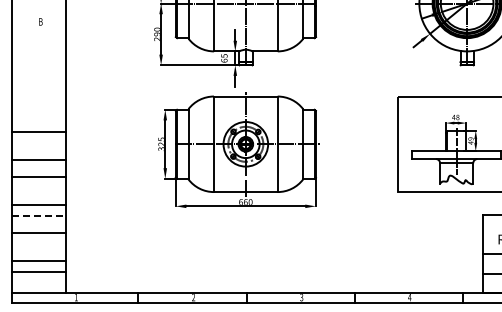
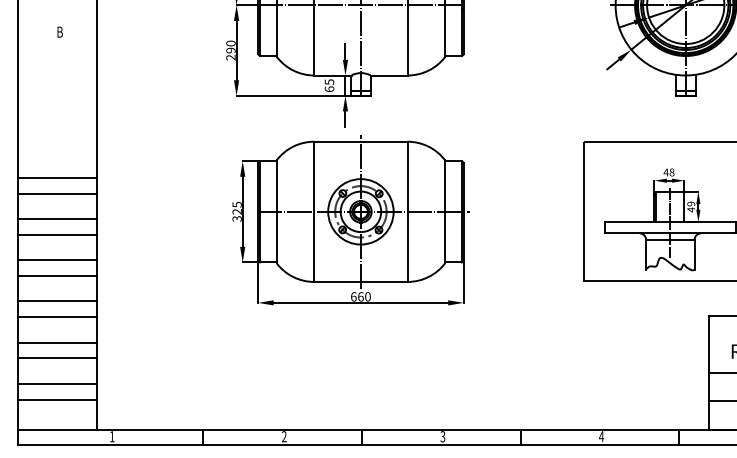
line: (38, 121) -> (56, 178), added
line: (38, 149) -> (56, 219), added
line: (38, 187) -> (56, 275), added
line: (39, 216) -> (58, 317), dashed -> solid
line: (38, 244) -> (56, 358), added

